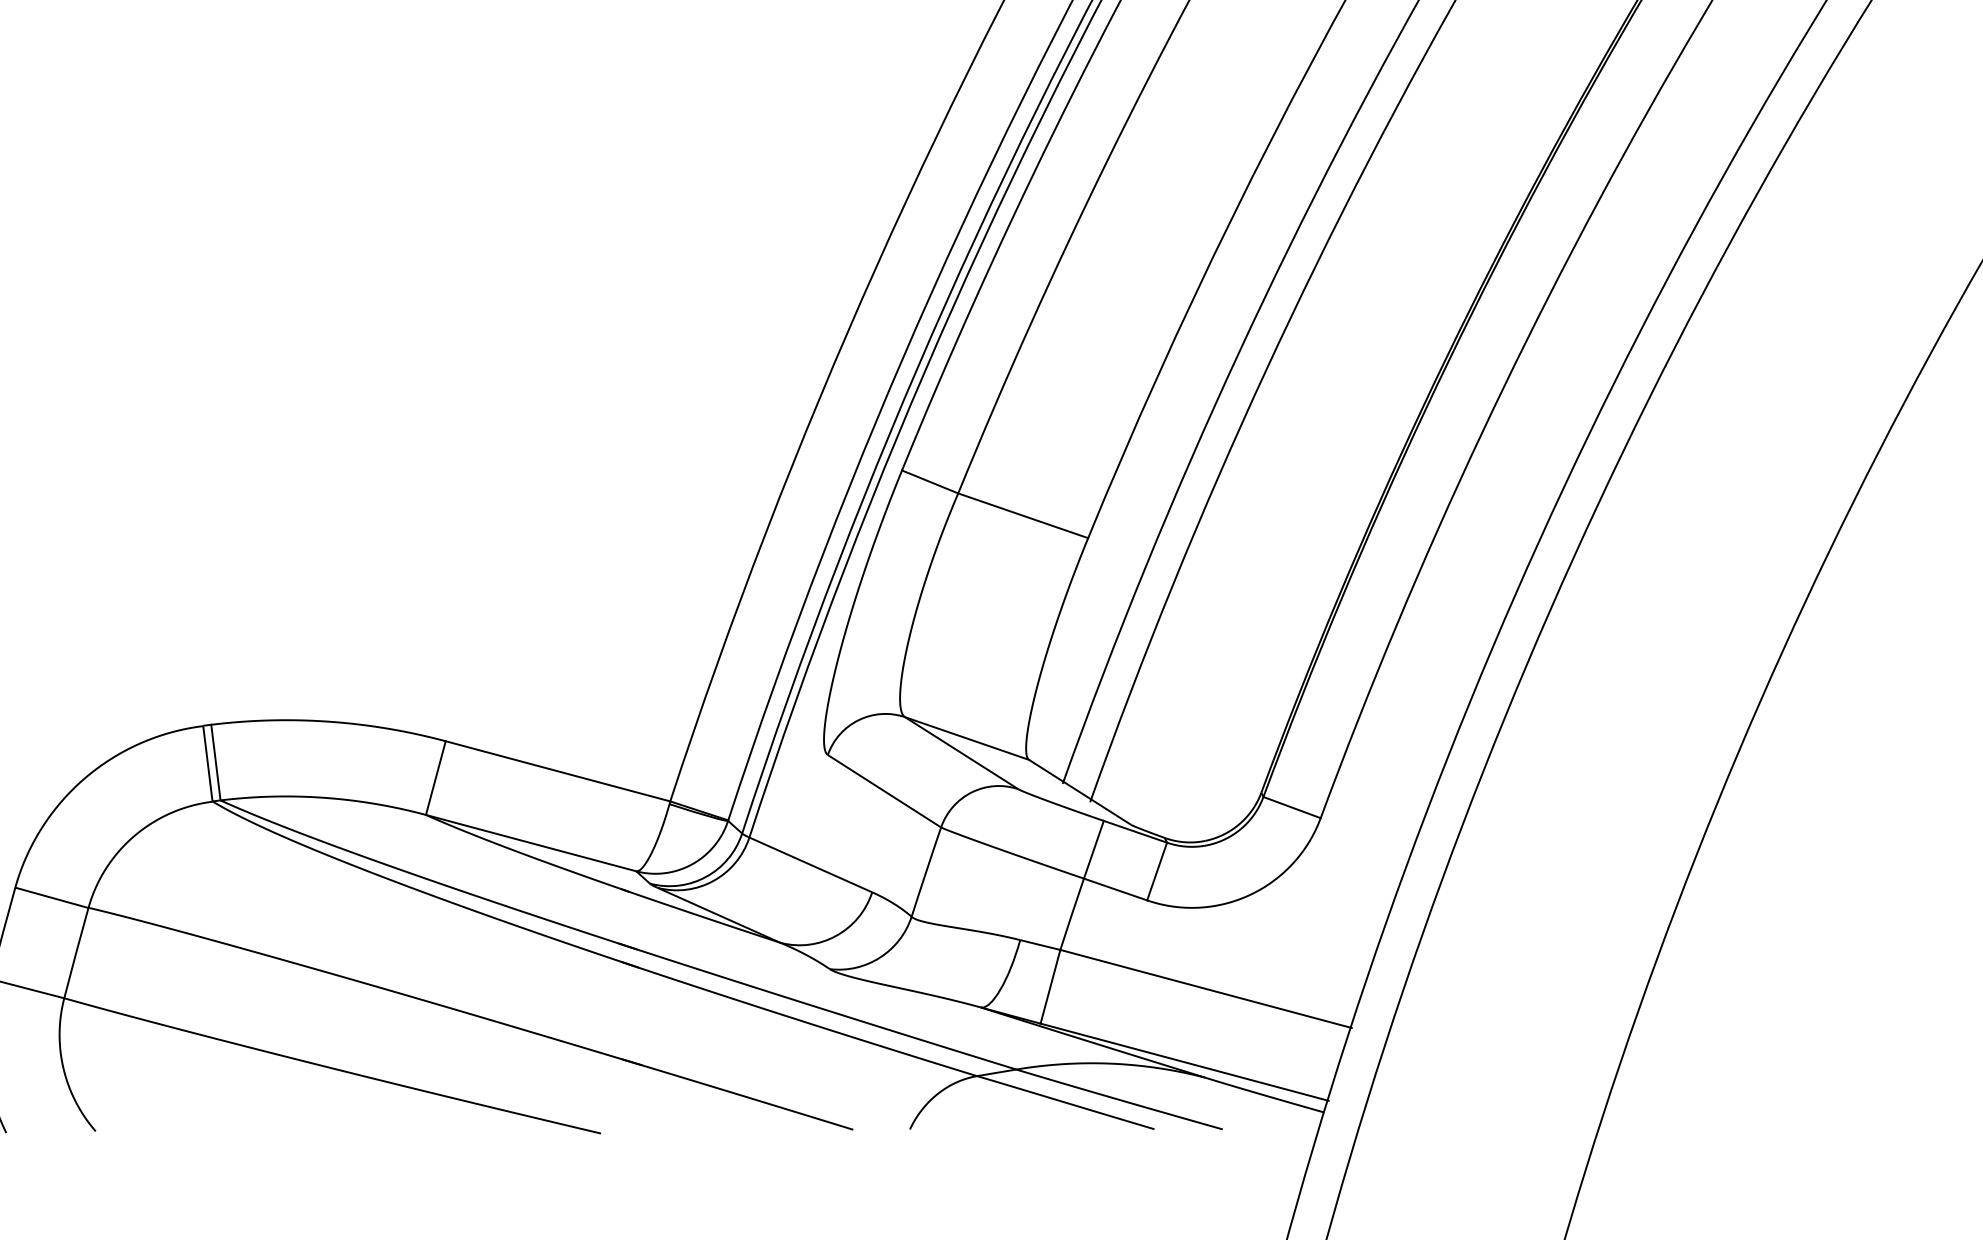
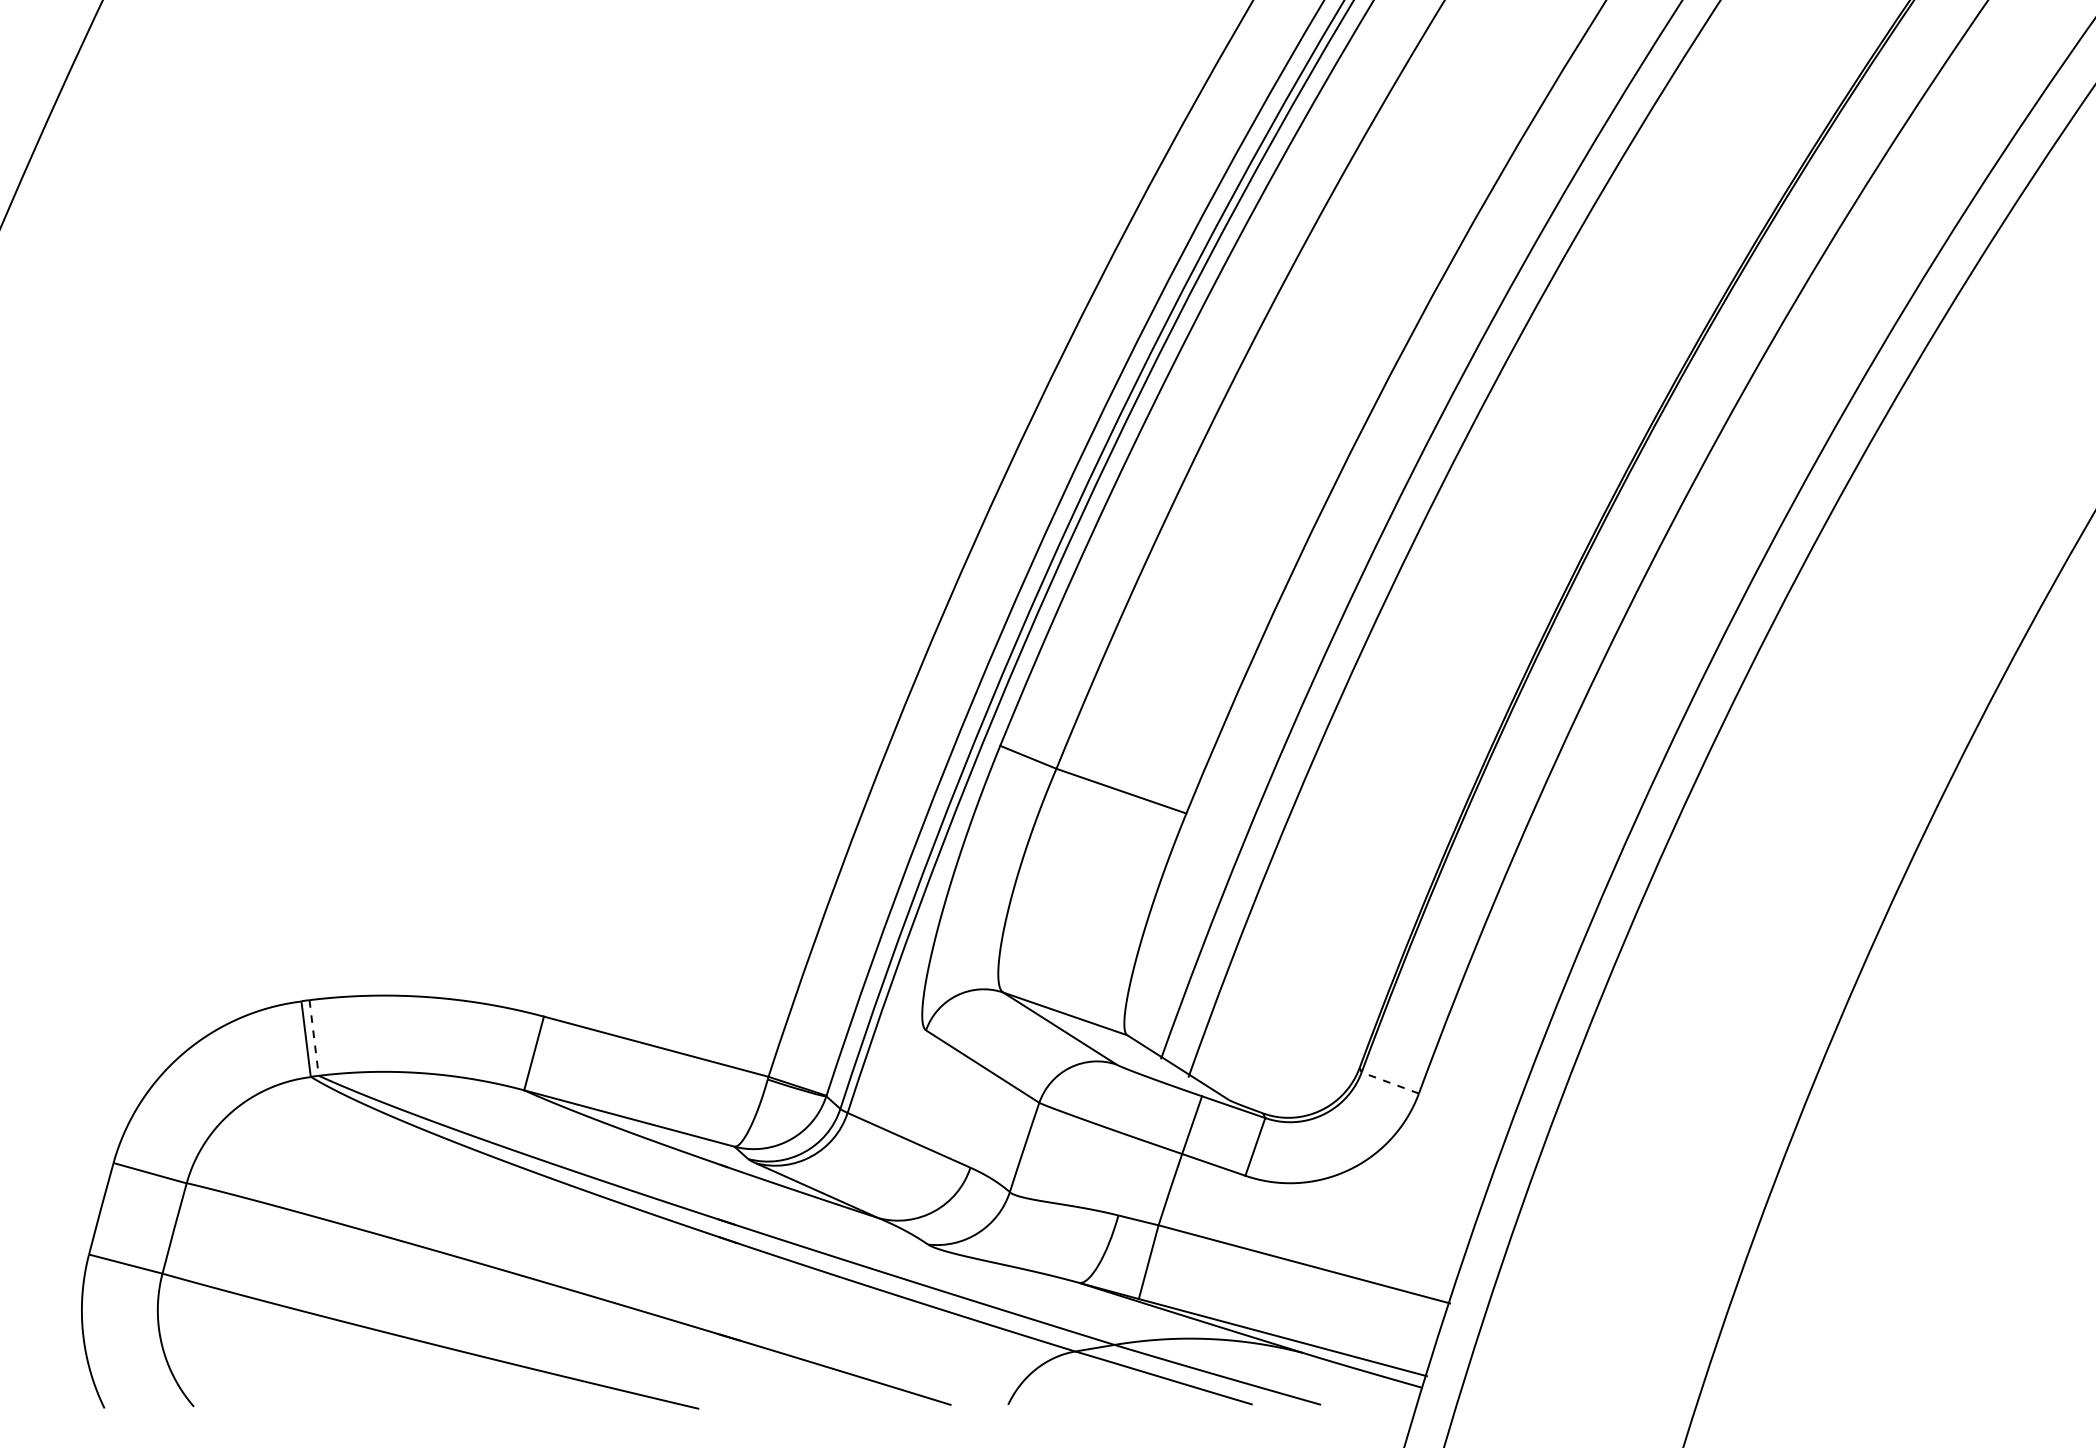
line: (216, 763) -> (314, 1038), solid -> dashed
line: (1292, 807) -> (1390, 1082), solid -> dashed

